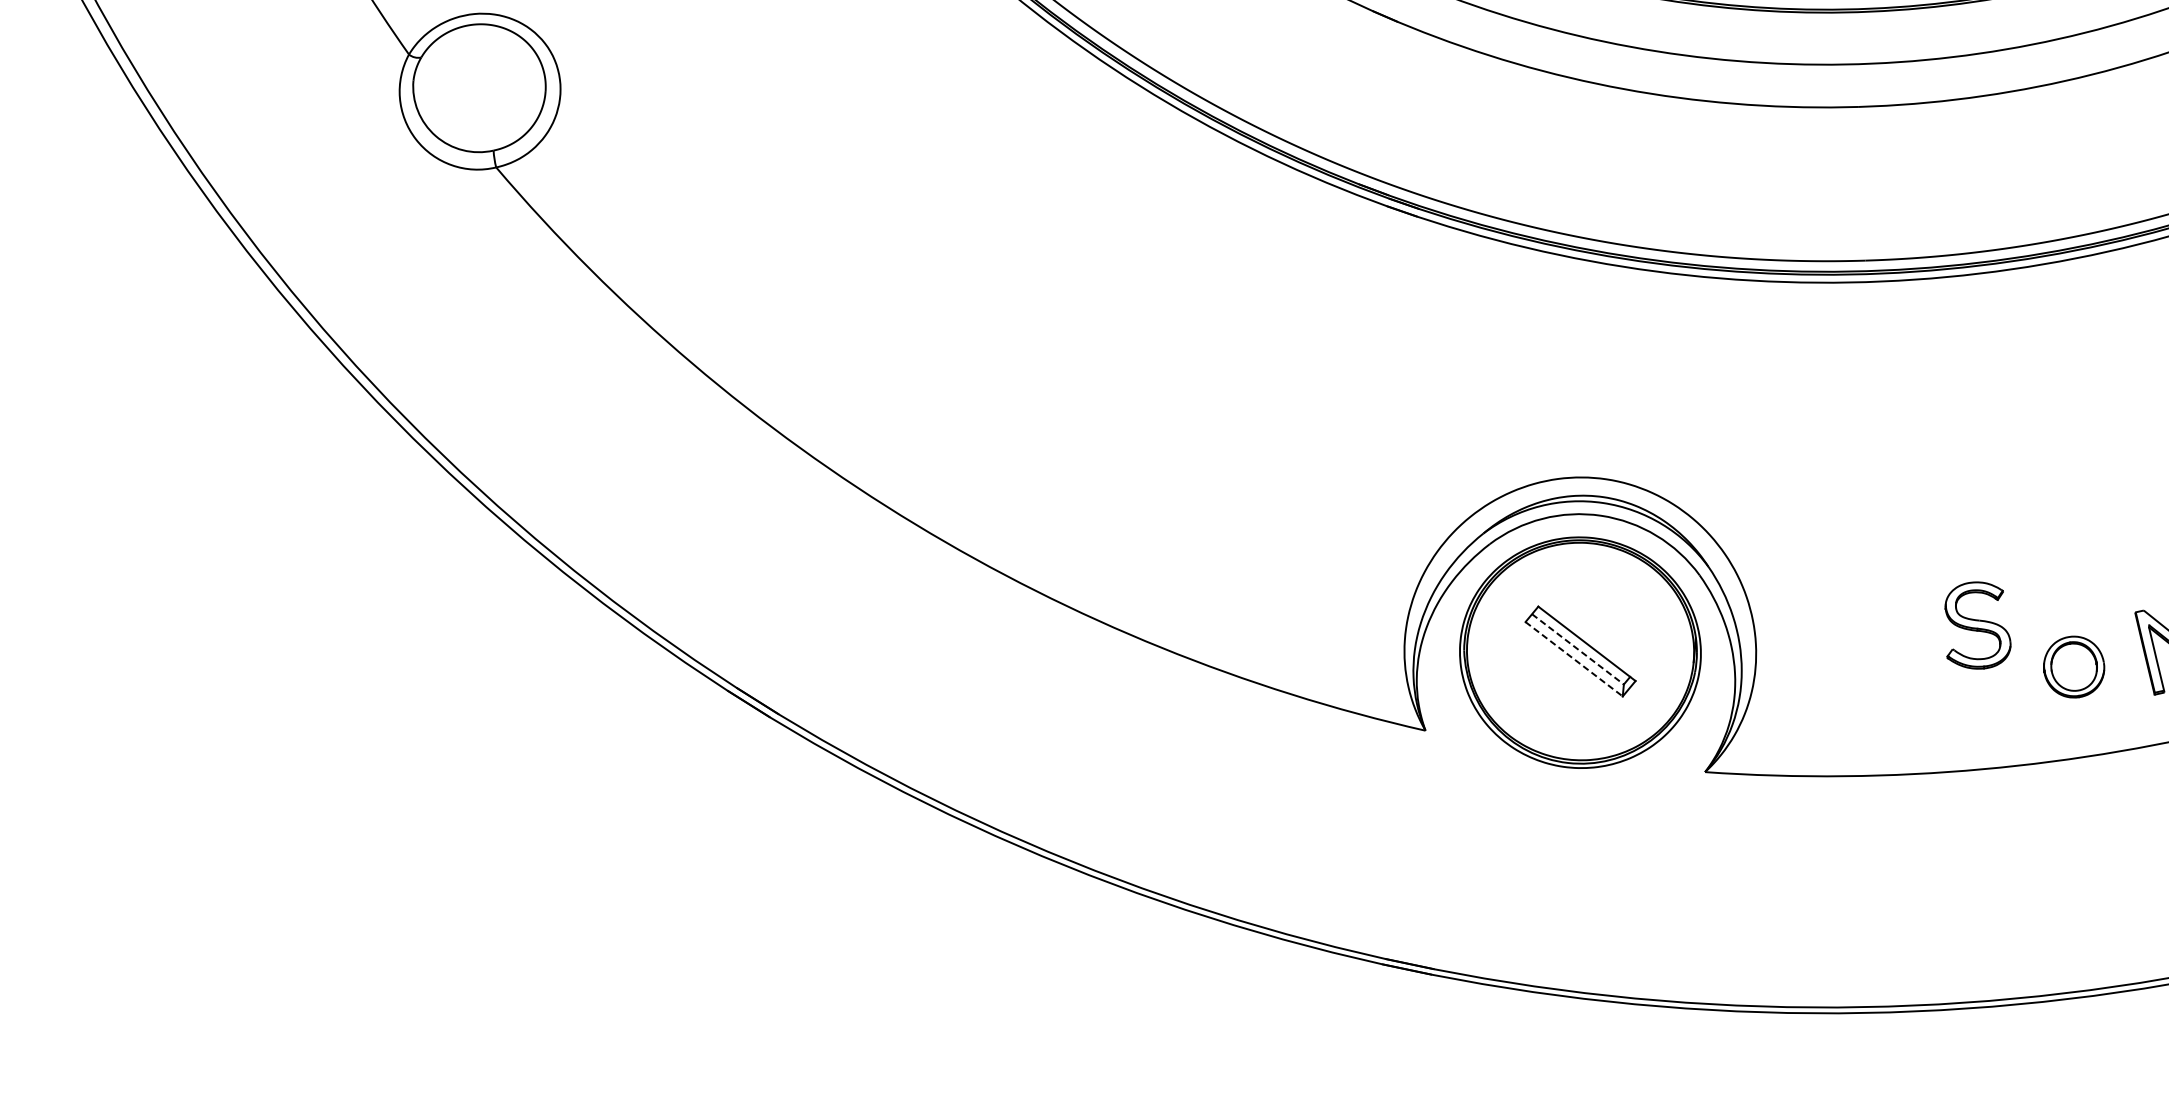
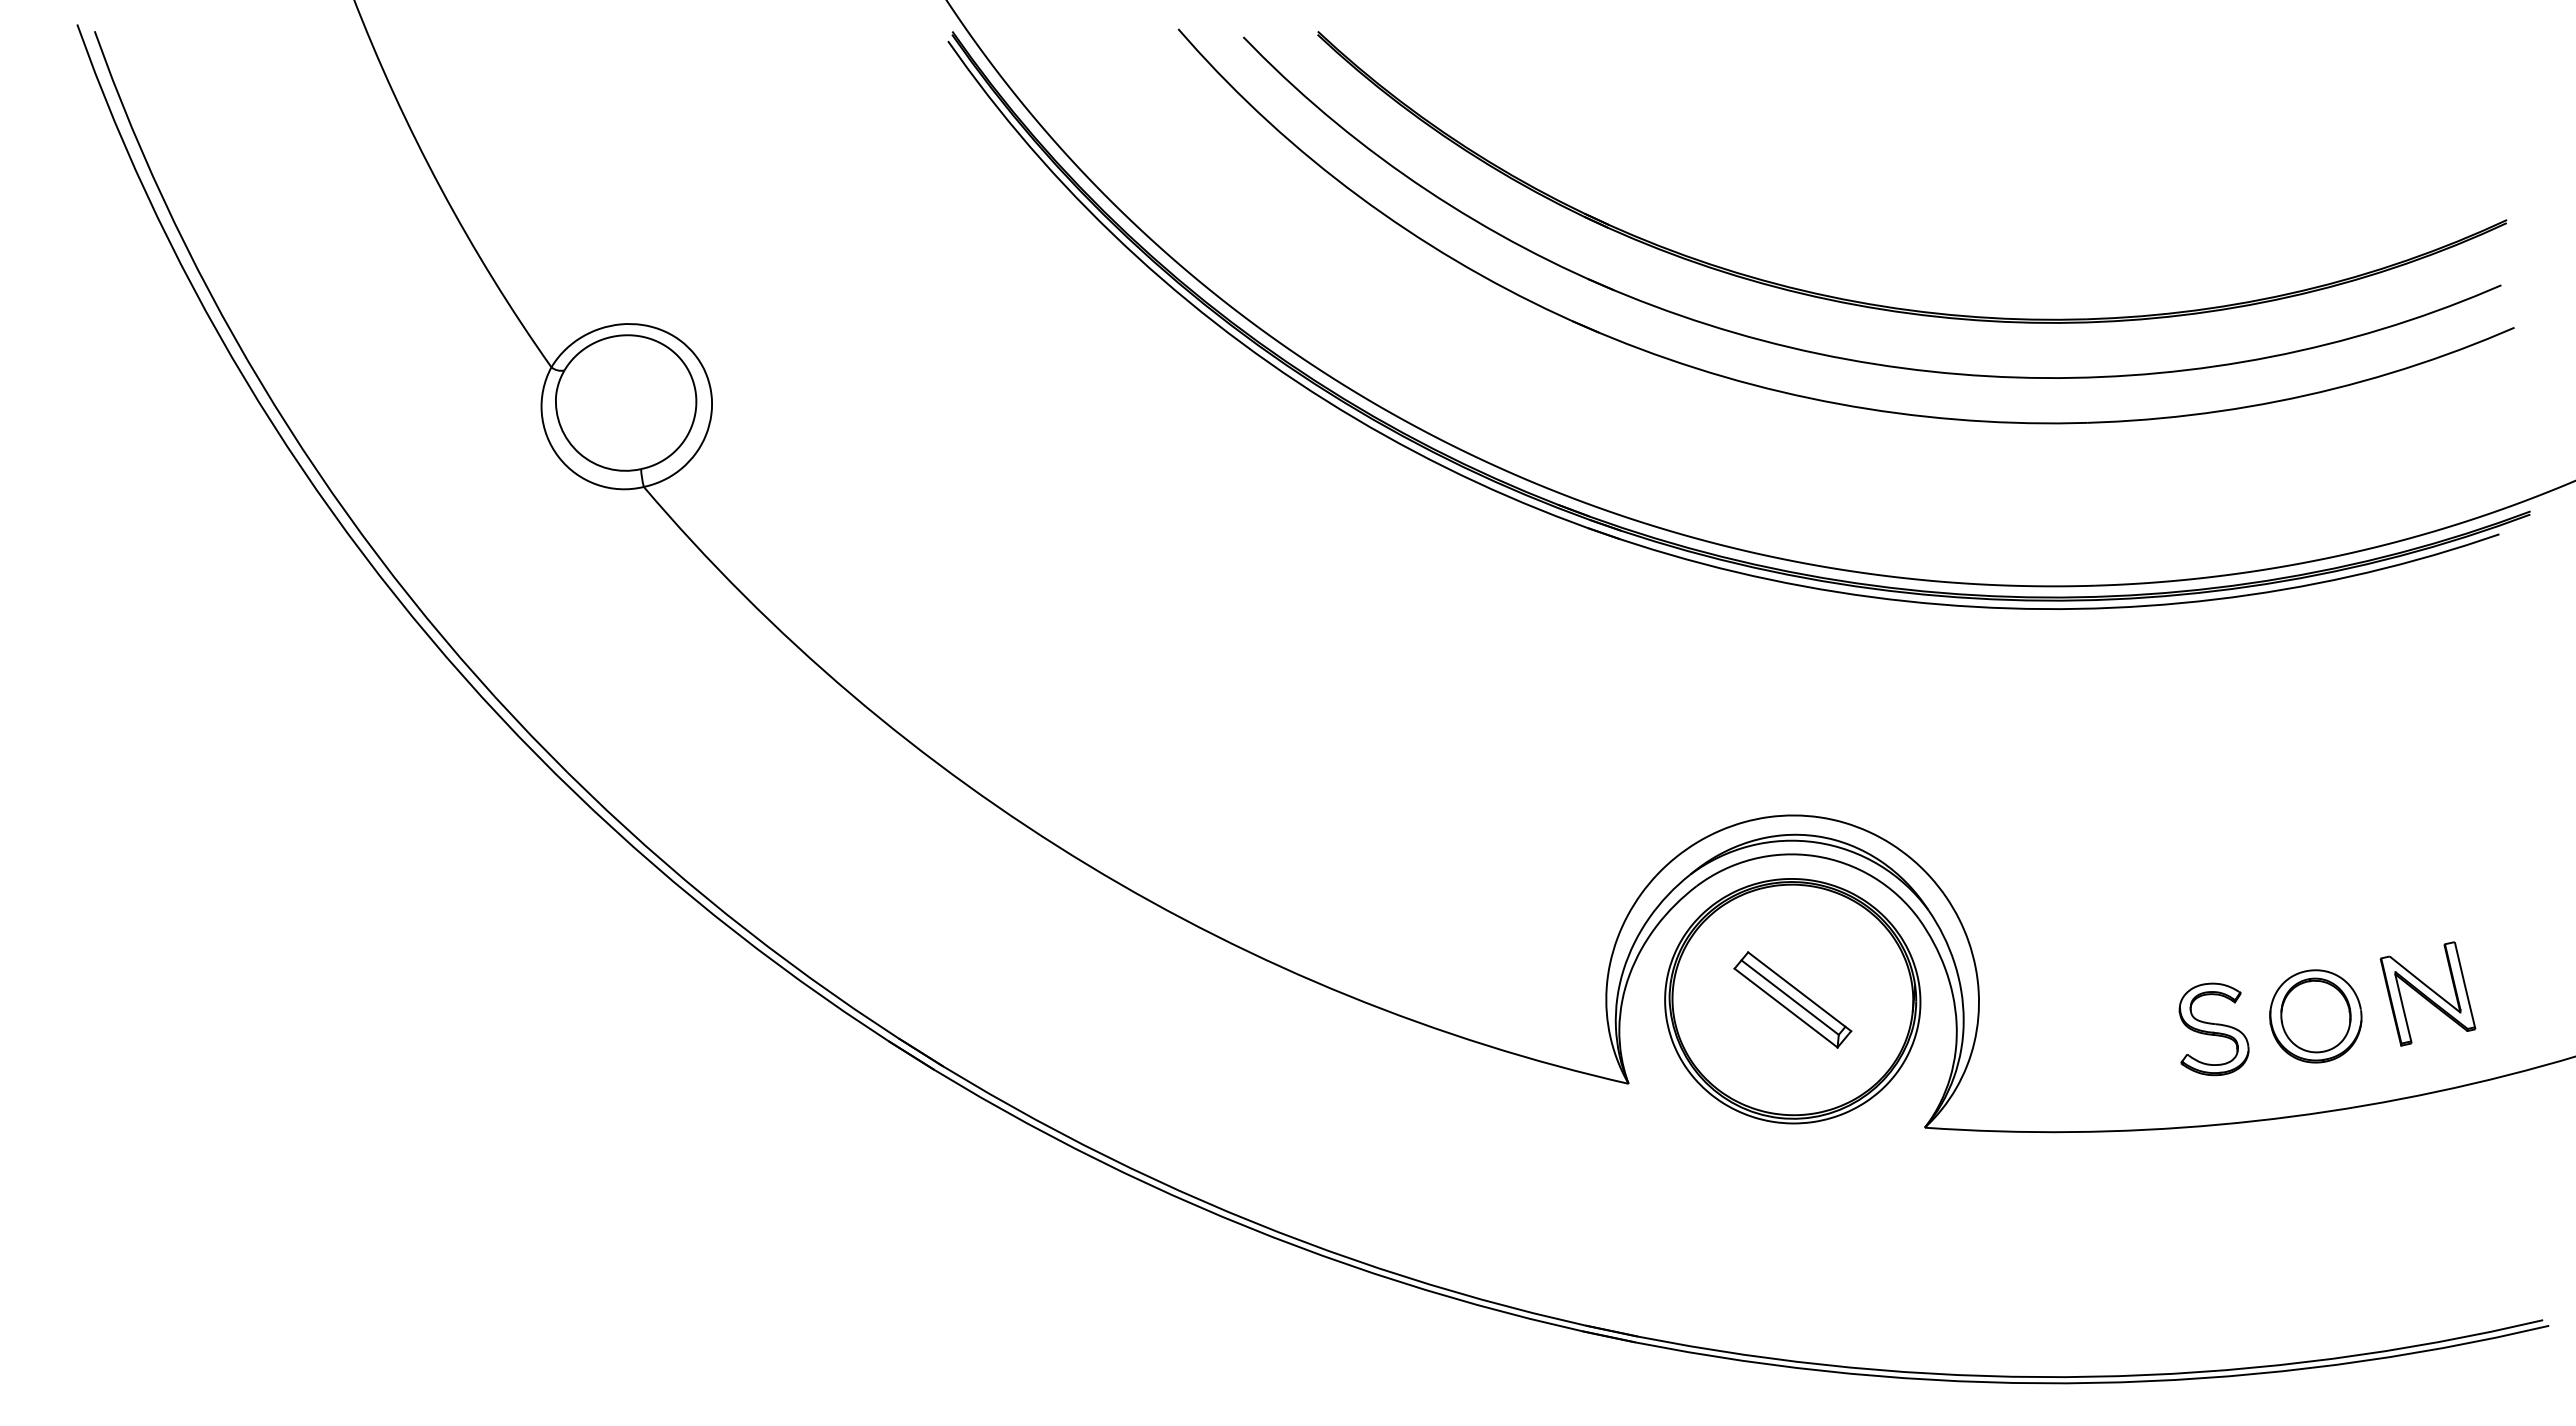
part: (1977, 625) -> (2213, 1029), moved
line: (1578, 649) -> (1790, 997), dashed -> solid
line: (1574, 659) -> (1786, 1008), dashed -> solid
part: (2073, 667) -> (2315, 1016), size x1.43

